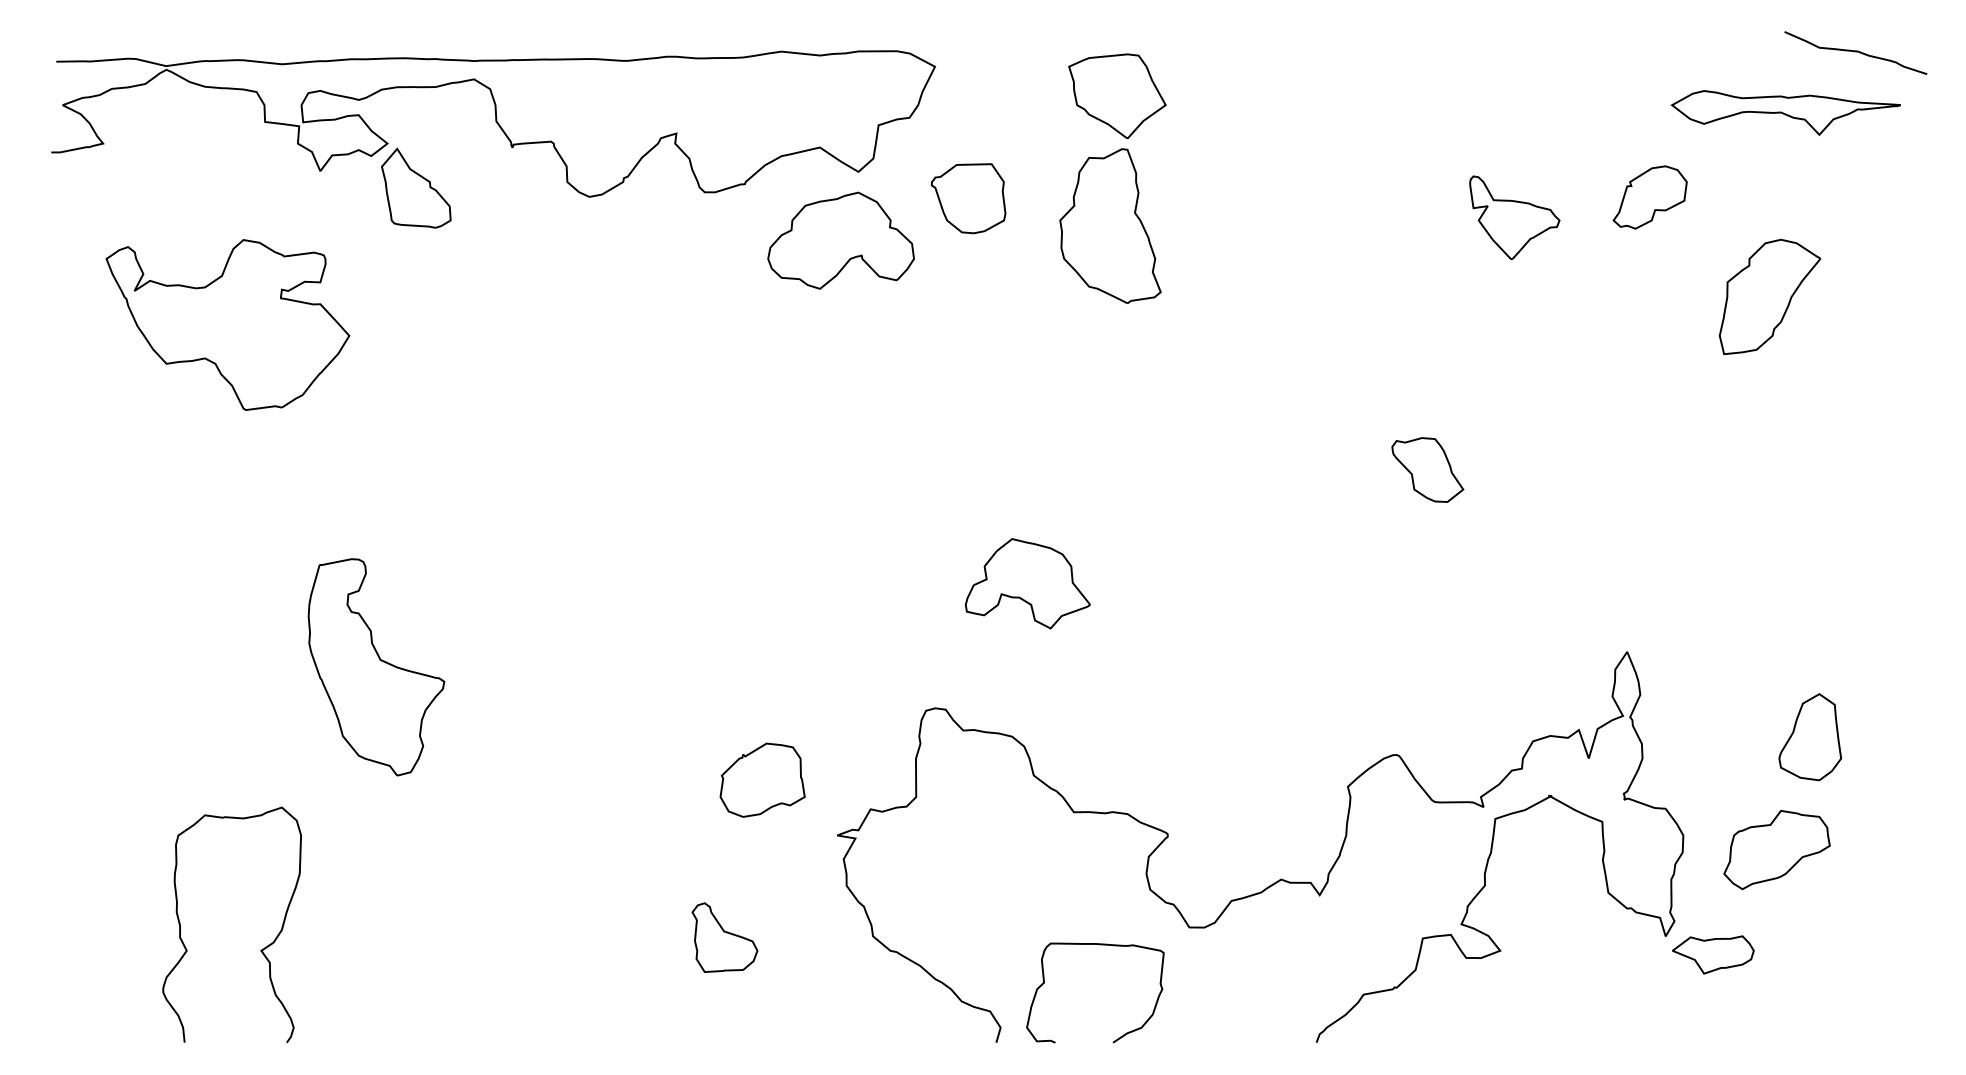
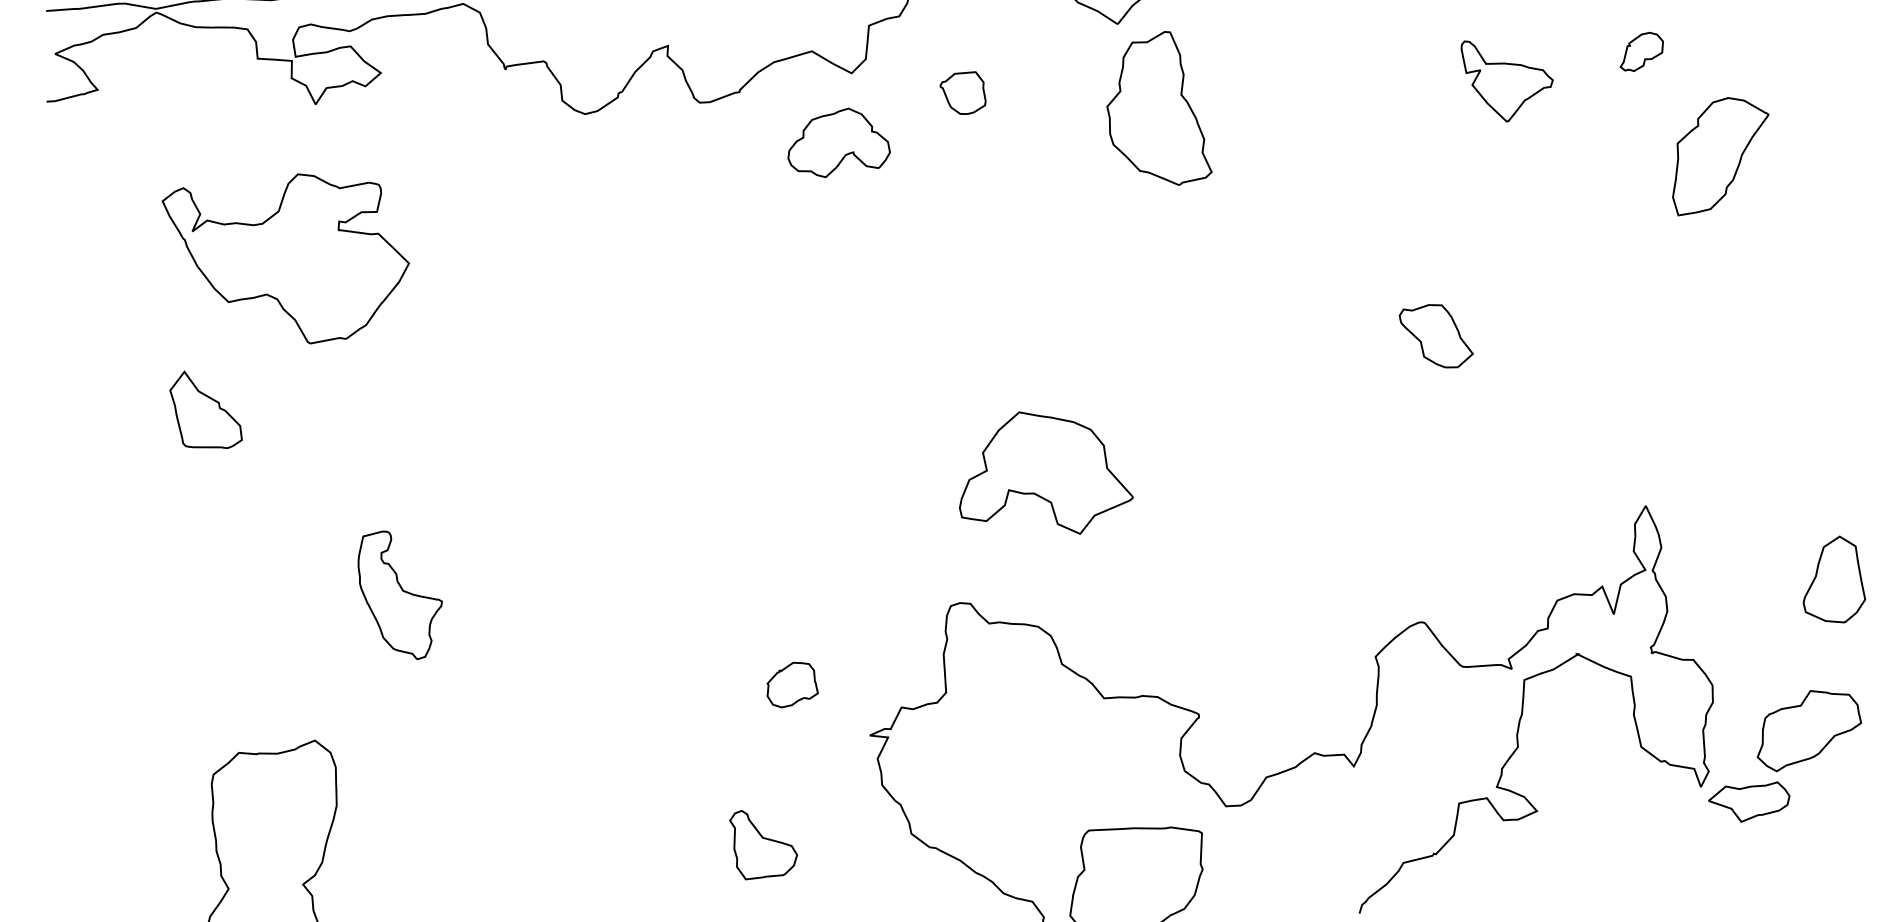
part: (416, 187) -> (205, 409), moved
part: (1649, 197) -> (1641, 52), size x0.6
part: (968, 198) -> (962, 93), size x0.6
part: (1110, 225) -> (1157, 108), moved
part: (840, 240) -> (837, 142), size x0.7
part: (1769, 296) -> (1720, 155), moved
part: (227, 324) -> (287, 259), moved
part: (1027, 583) -> (1044, 473), size x1.4
part: (376, 667) -> (400, 595), size x0.6
part: (762, 779) -> (792, 684), size x0.6
part: (1776, 850) -> (1808, 730), moved

